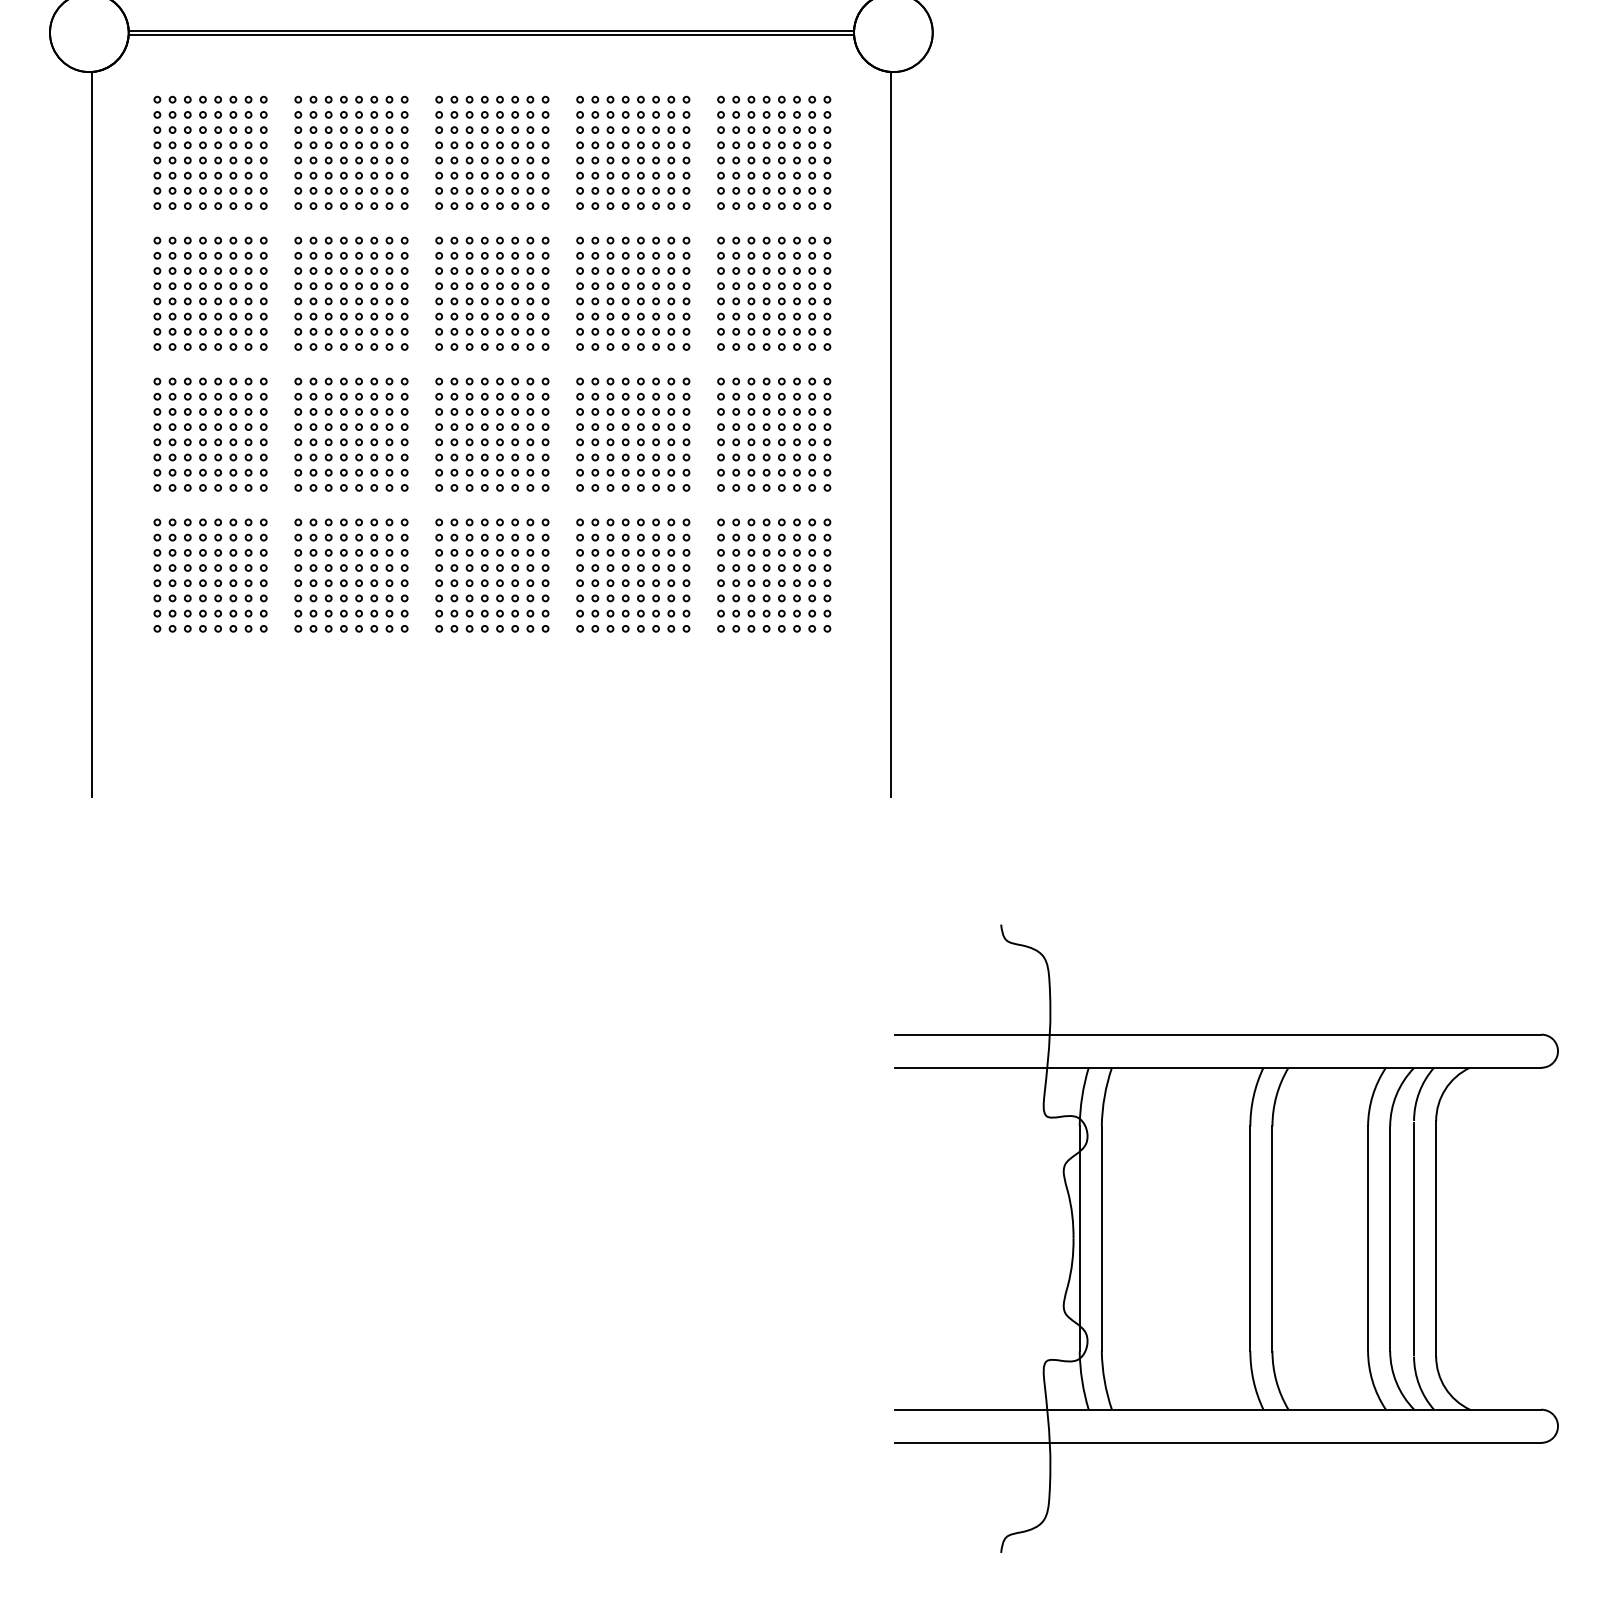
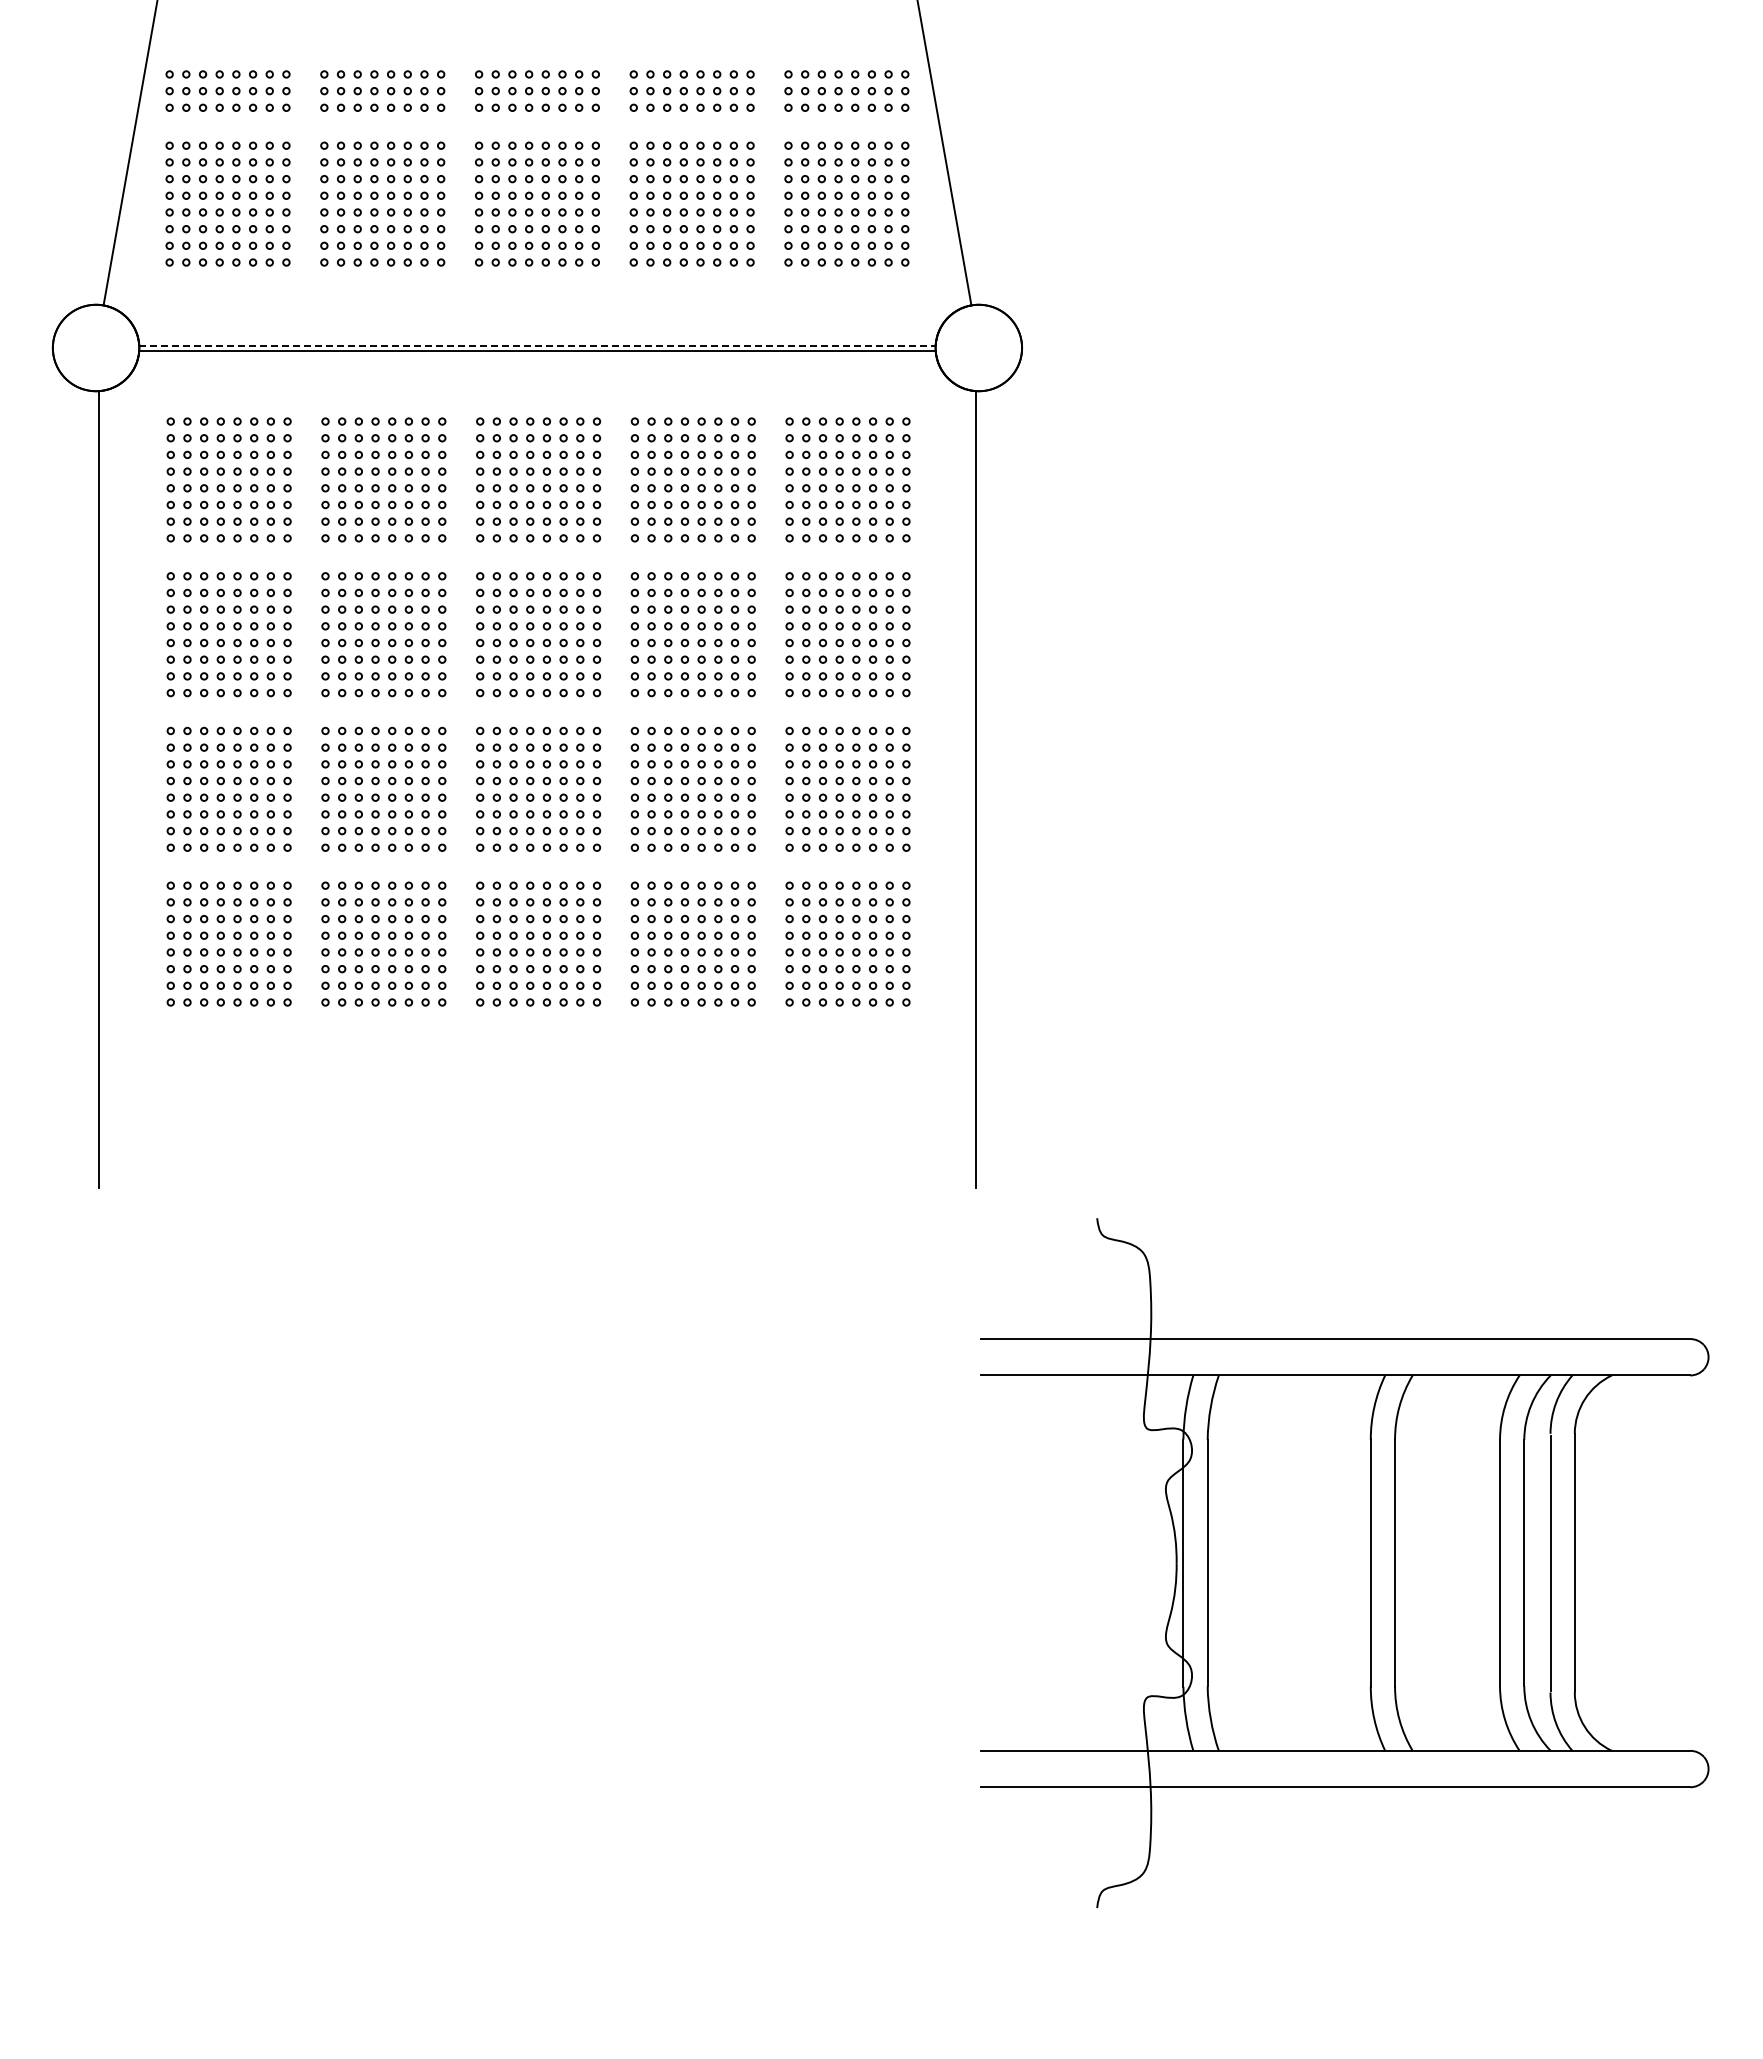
line: (492, 31) -> (538, 346), solid -> dashed
part: (1226, 1239) -> (1344, 1563), moved

